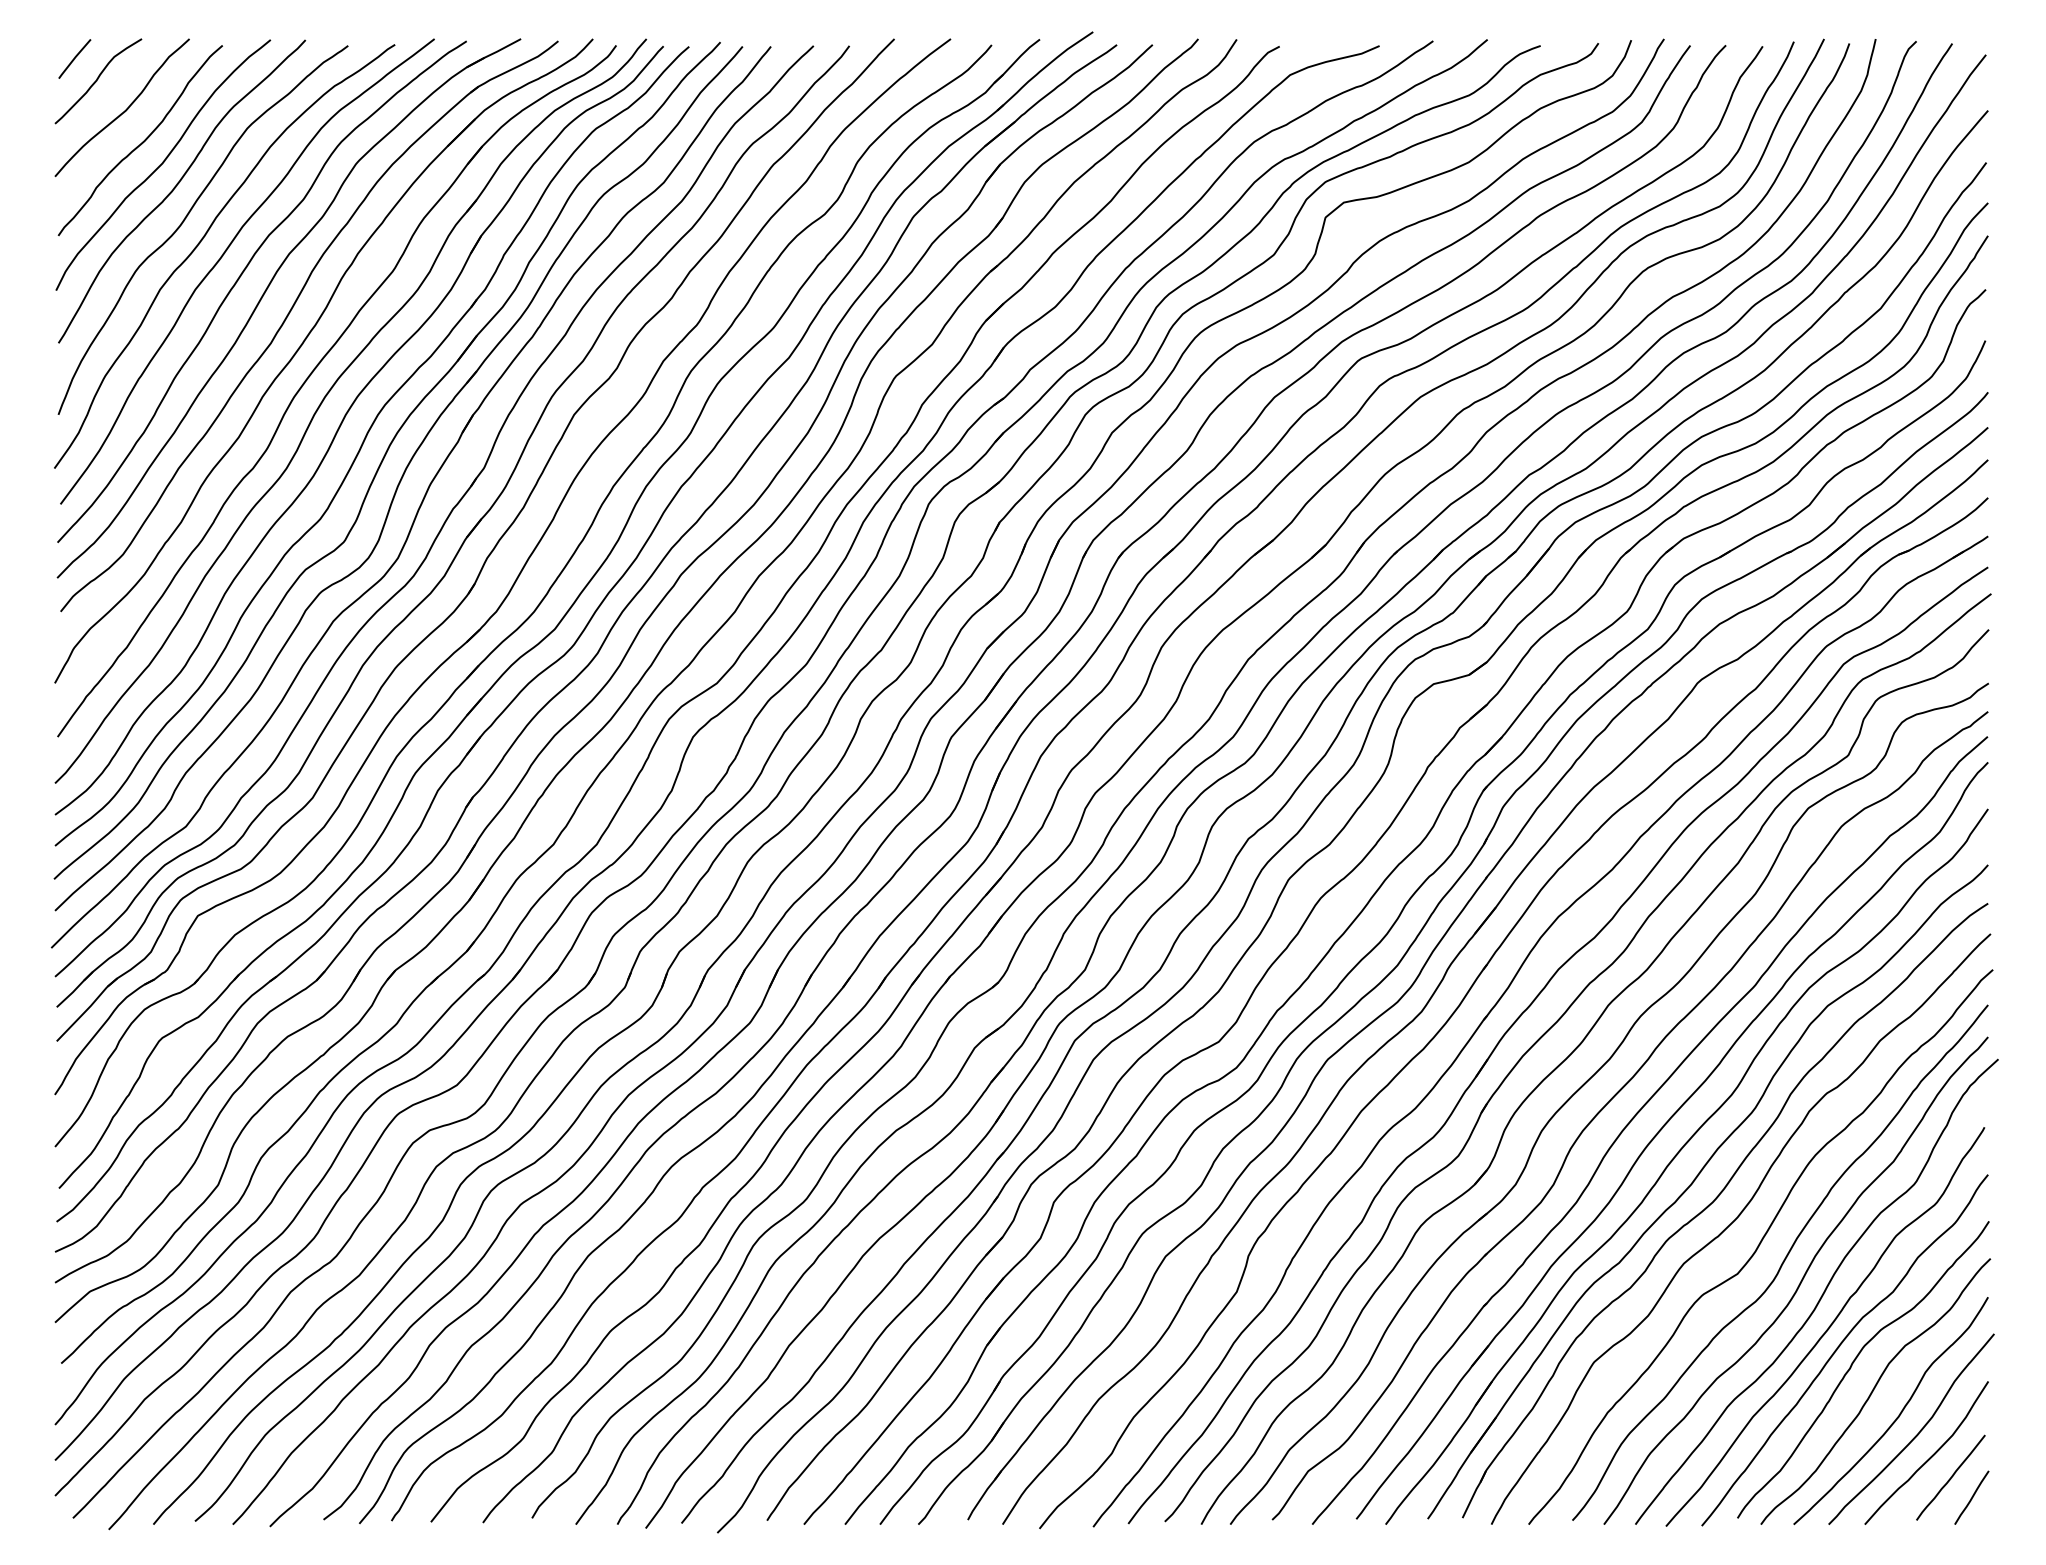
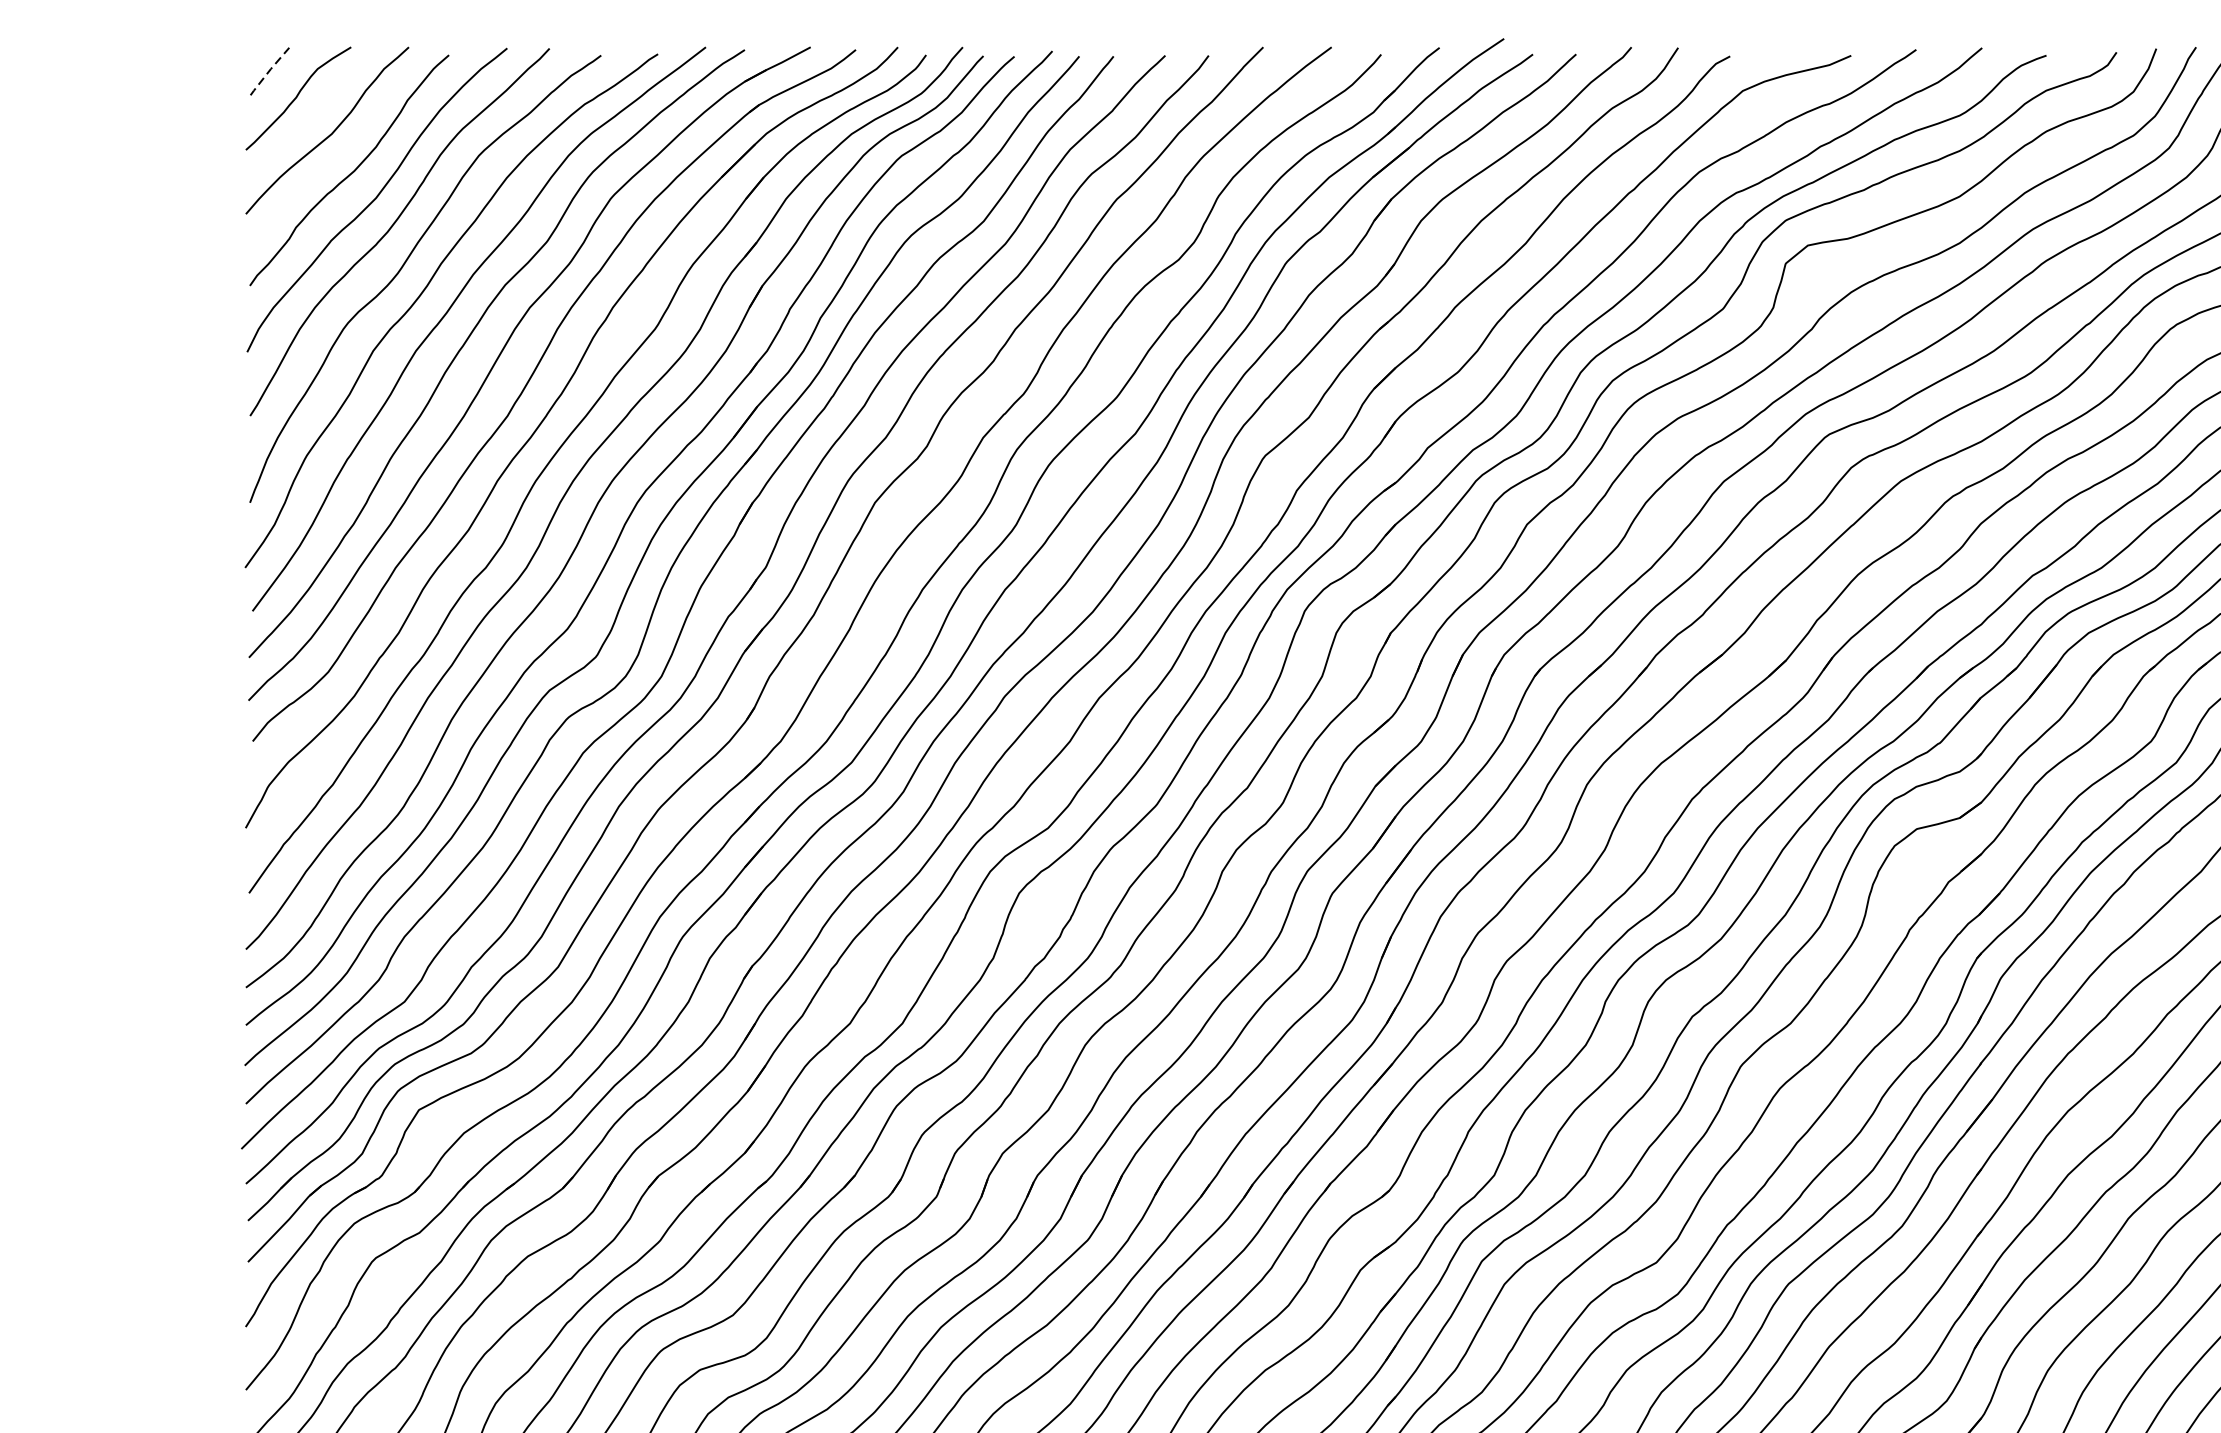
line: (74, 58) -> (269, 70), solid -> dashed

